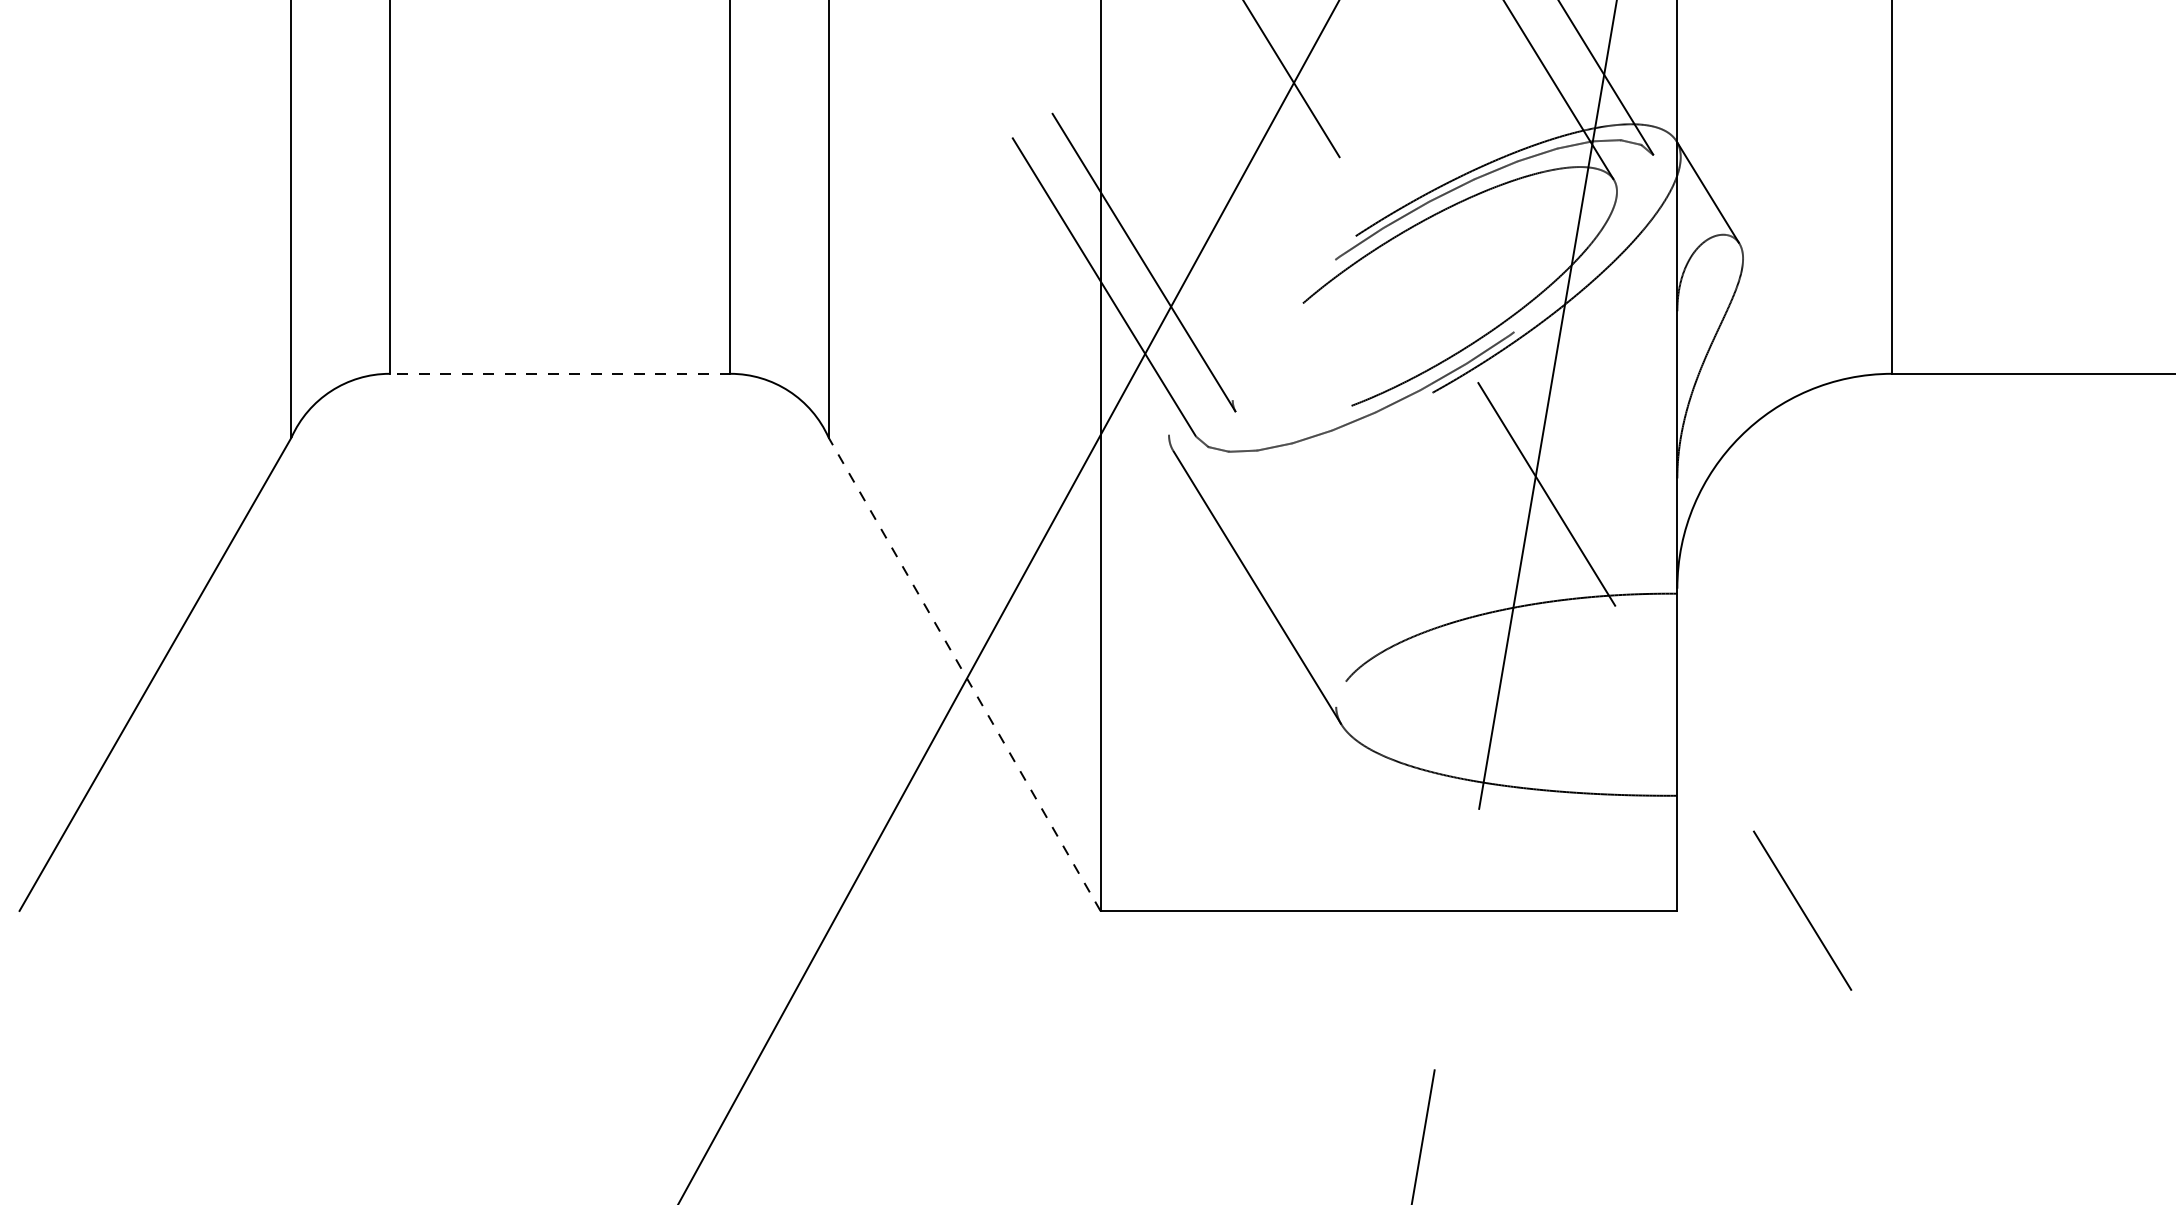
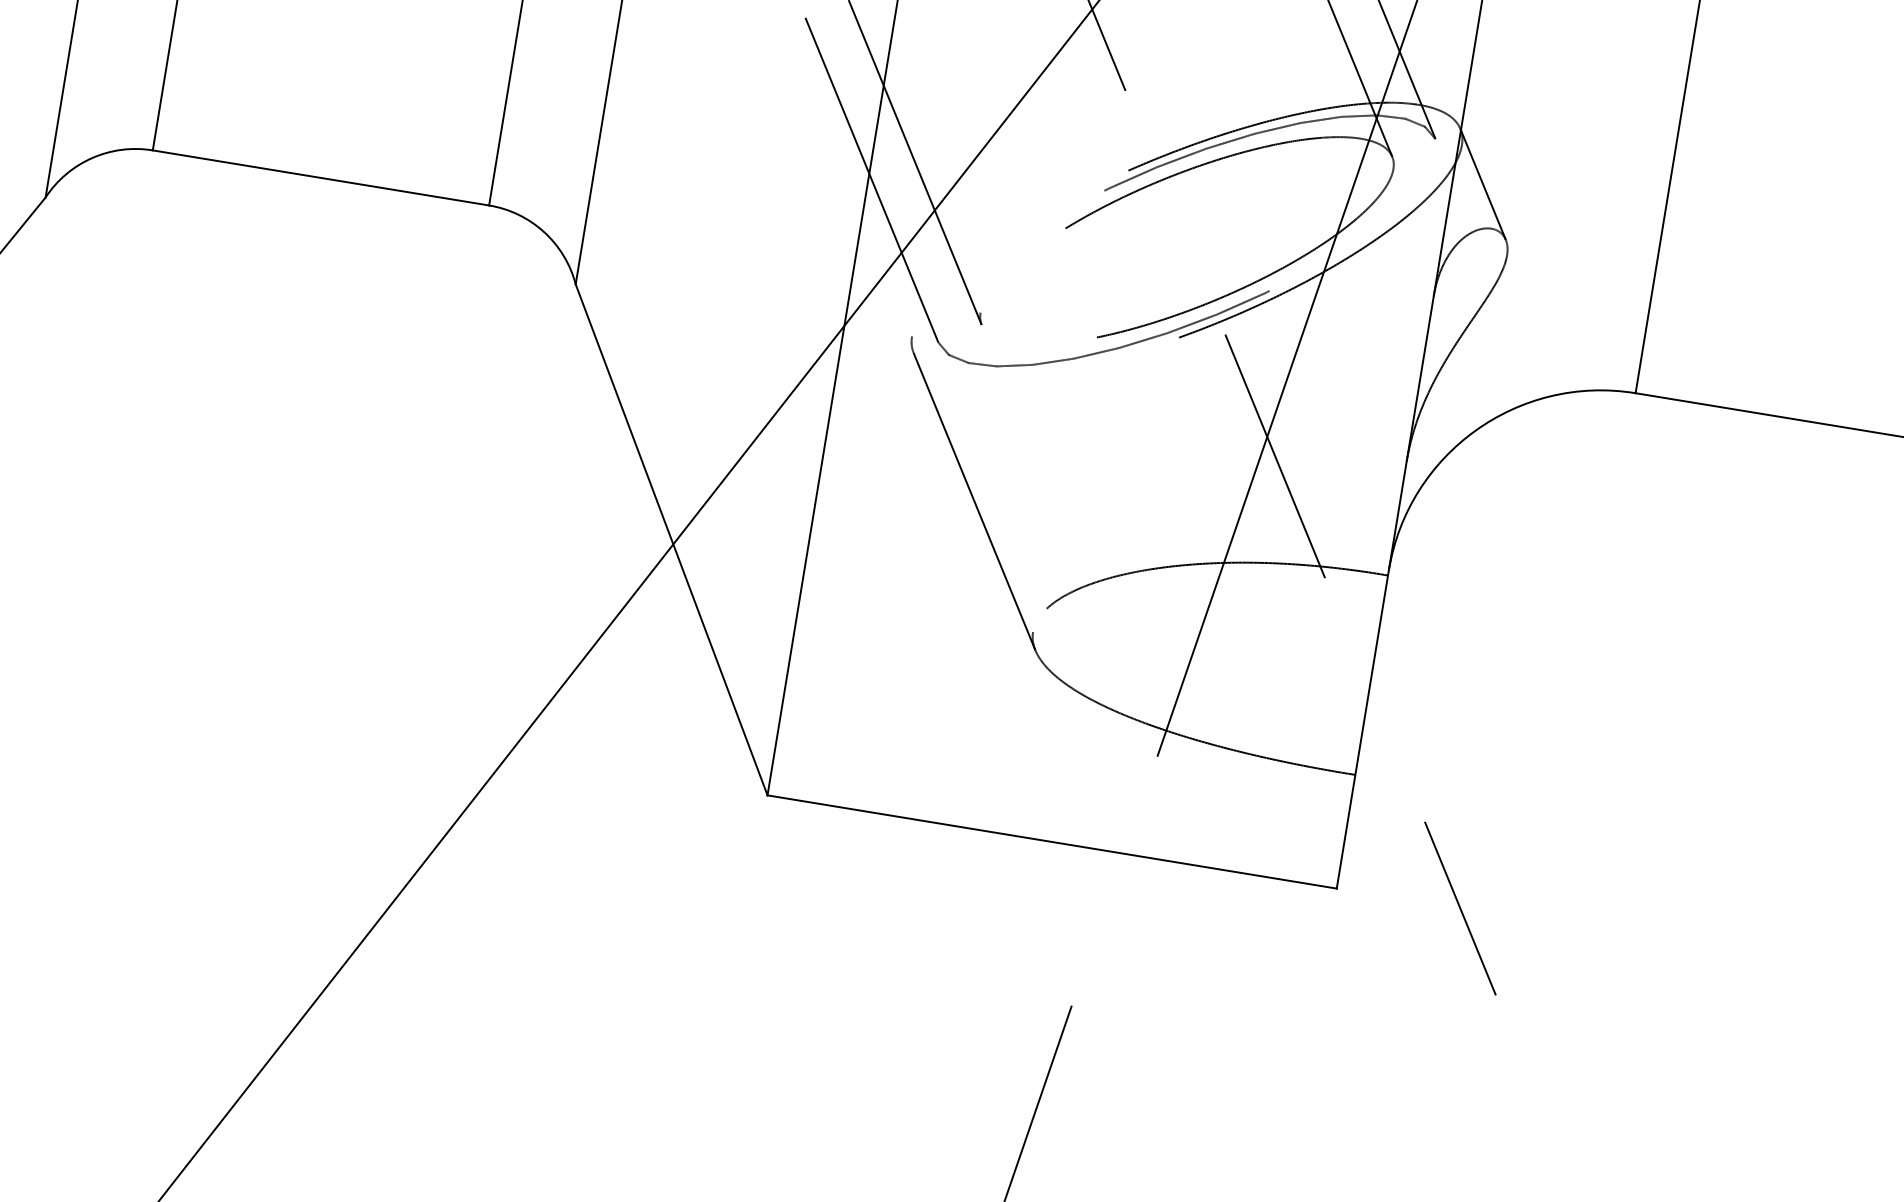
line: (559, 373) -> (320, 177), dashed -> solid
line: (964, 674) -> (671, 540), dashed -> solid

